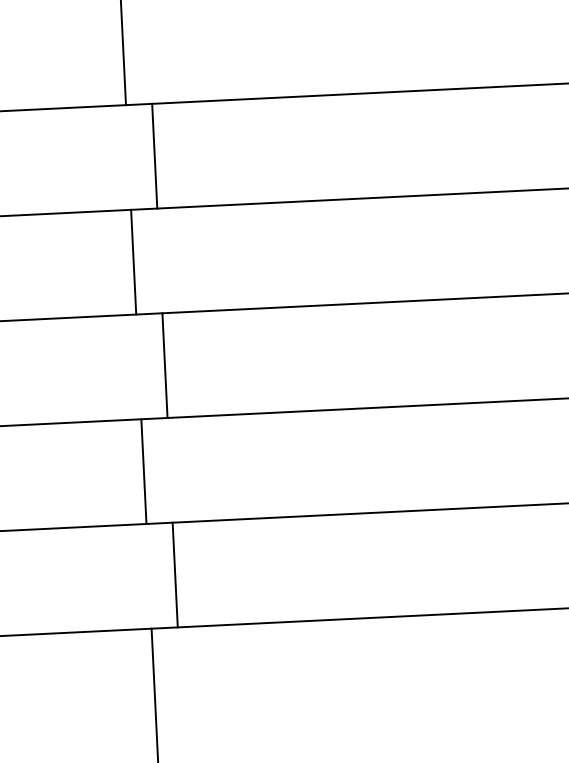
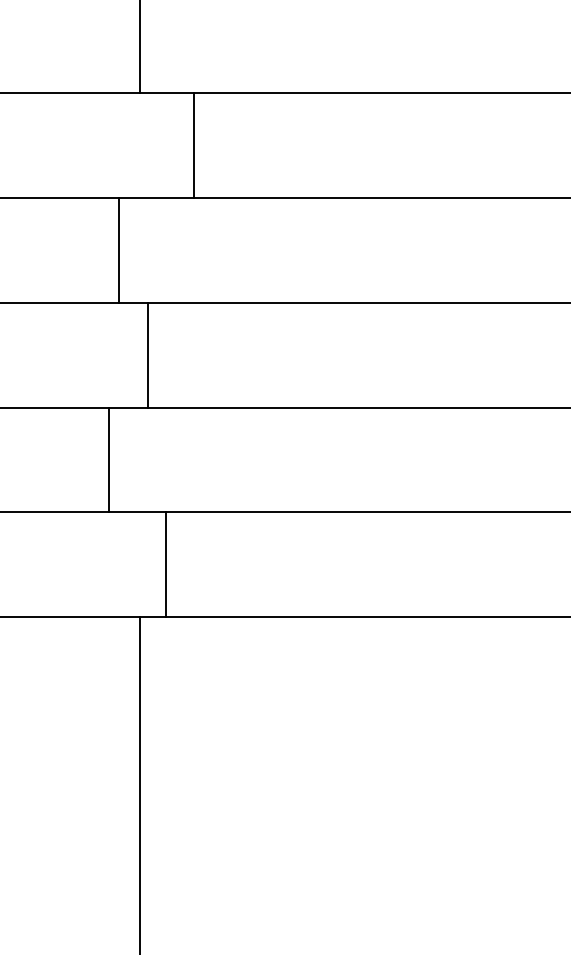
line: (154, 156) -> (194, 145), moved
line: (133, 261) -> (119, 249), moved
line: (165, 365) -> (148, 354), moved
line: (144, 471) -> (109, 459), moved

